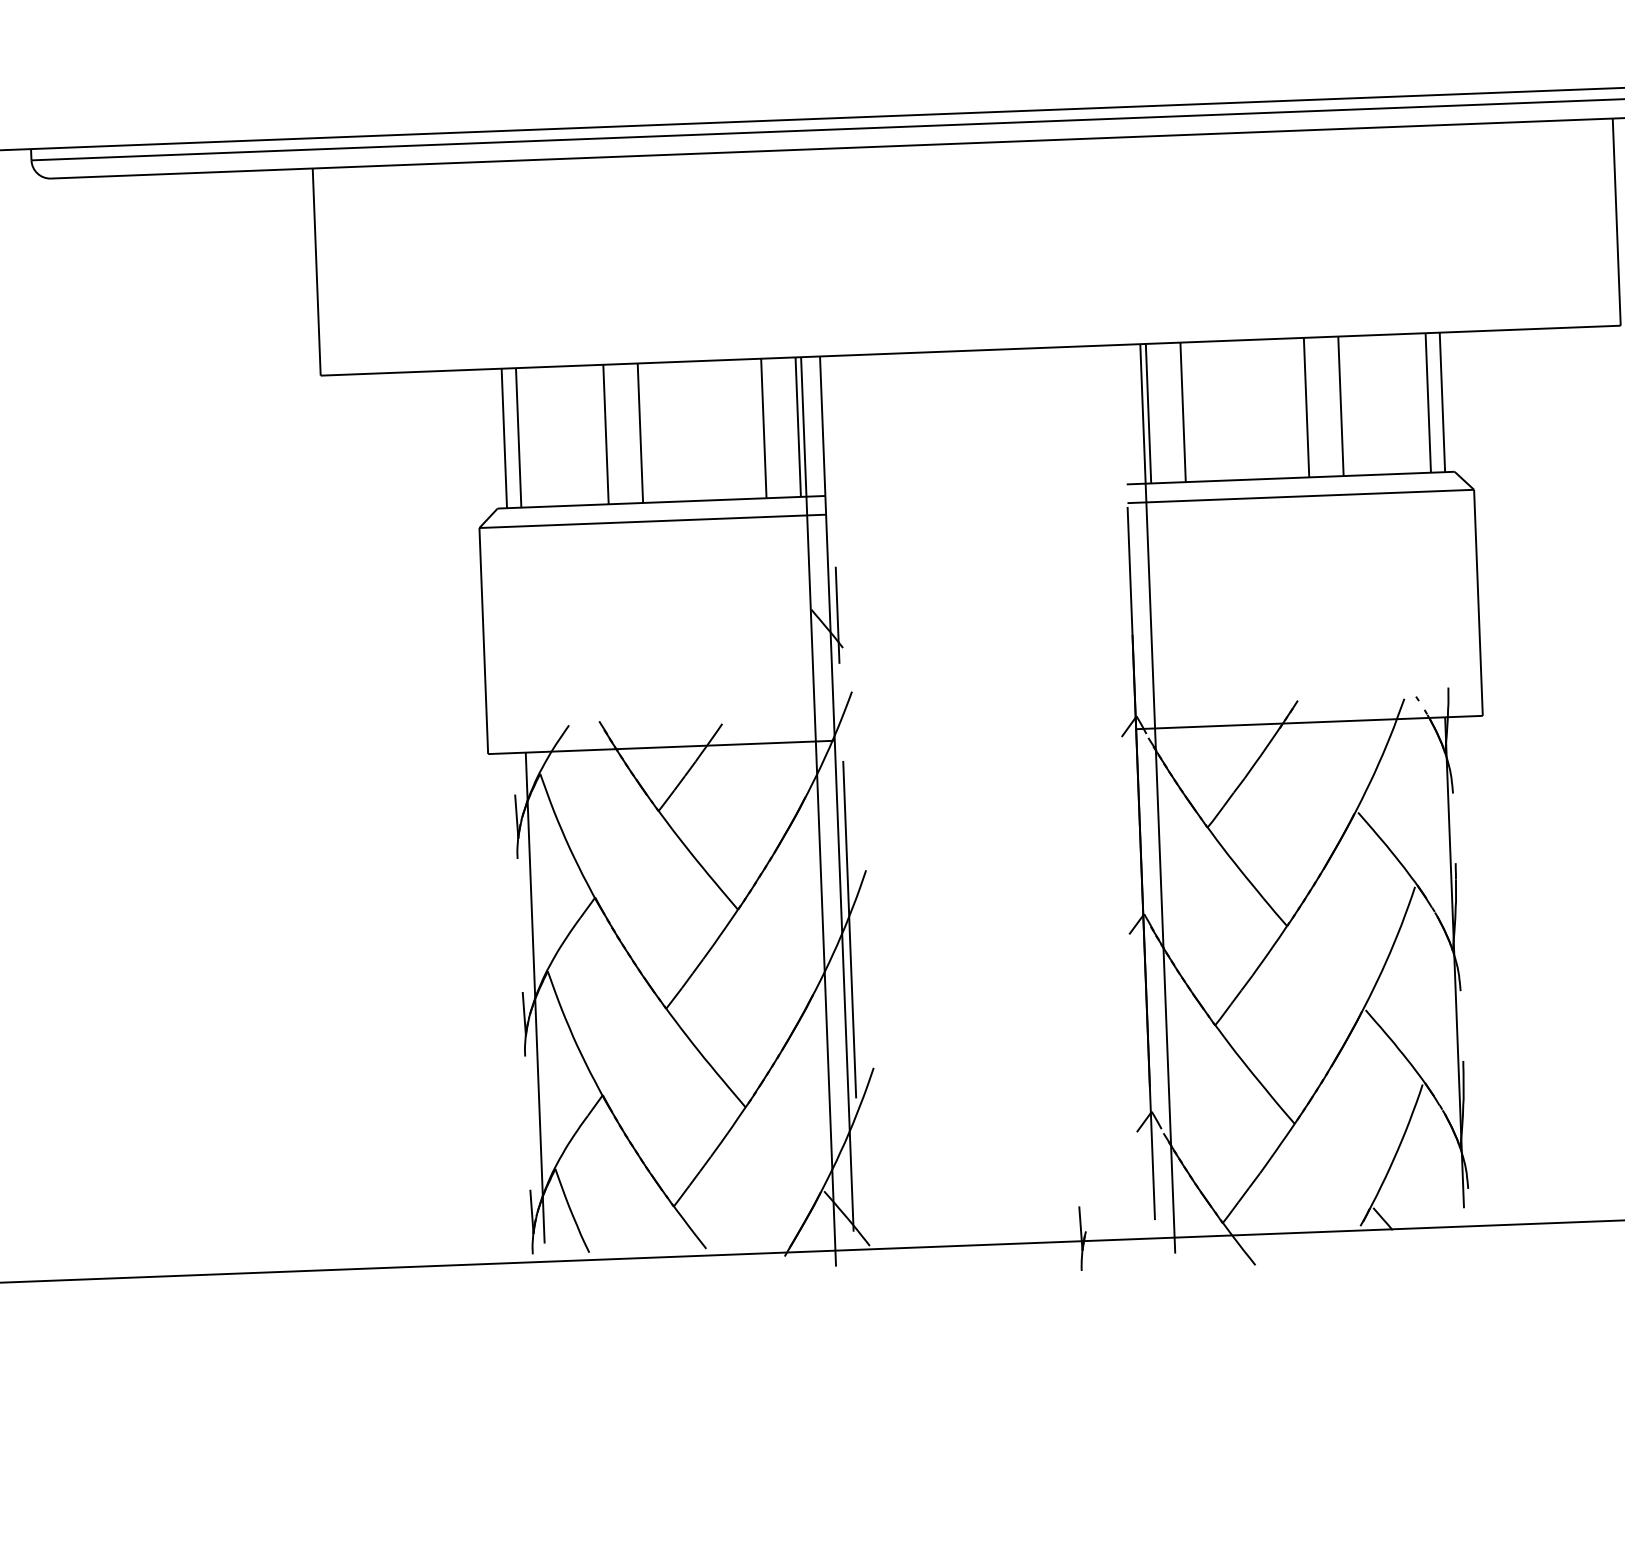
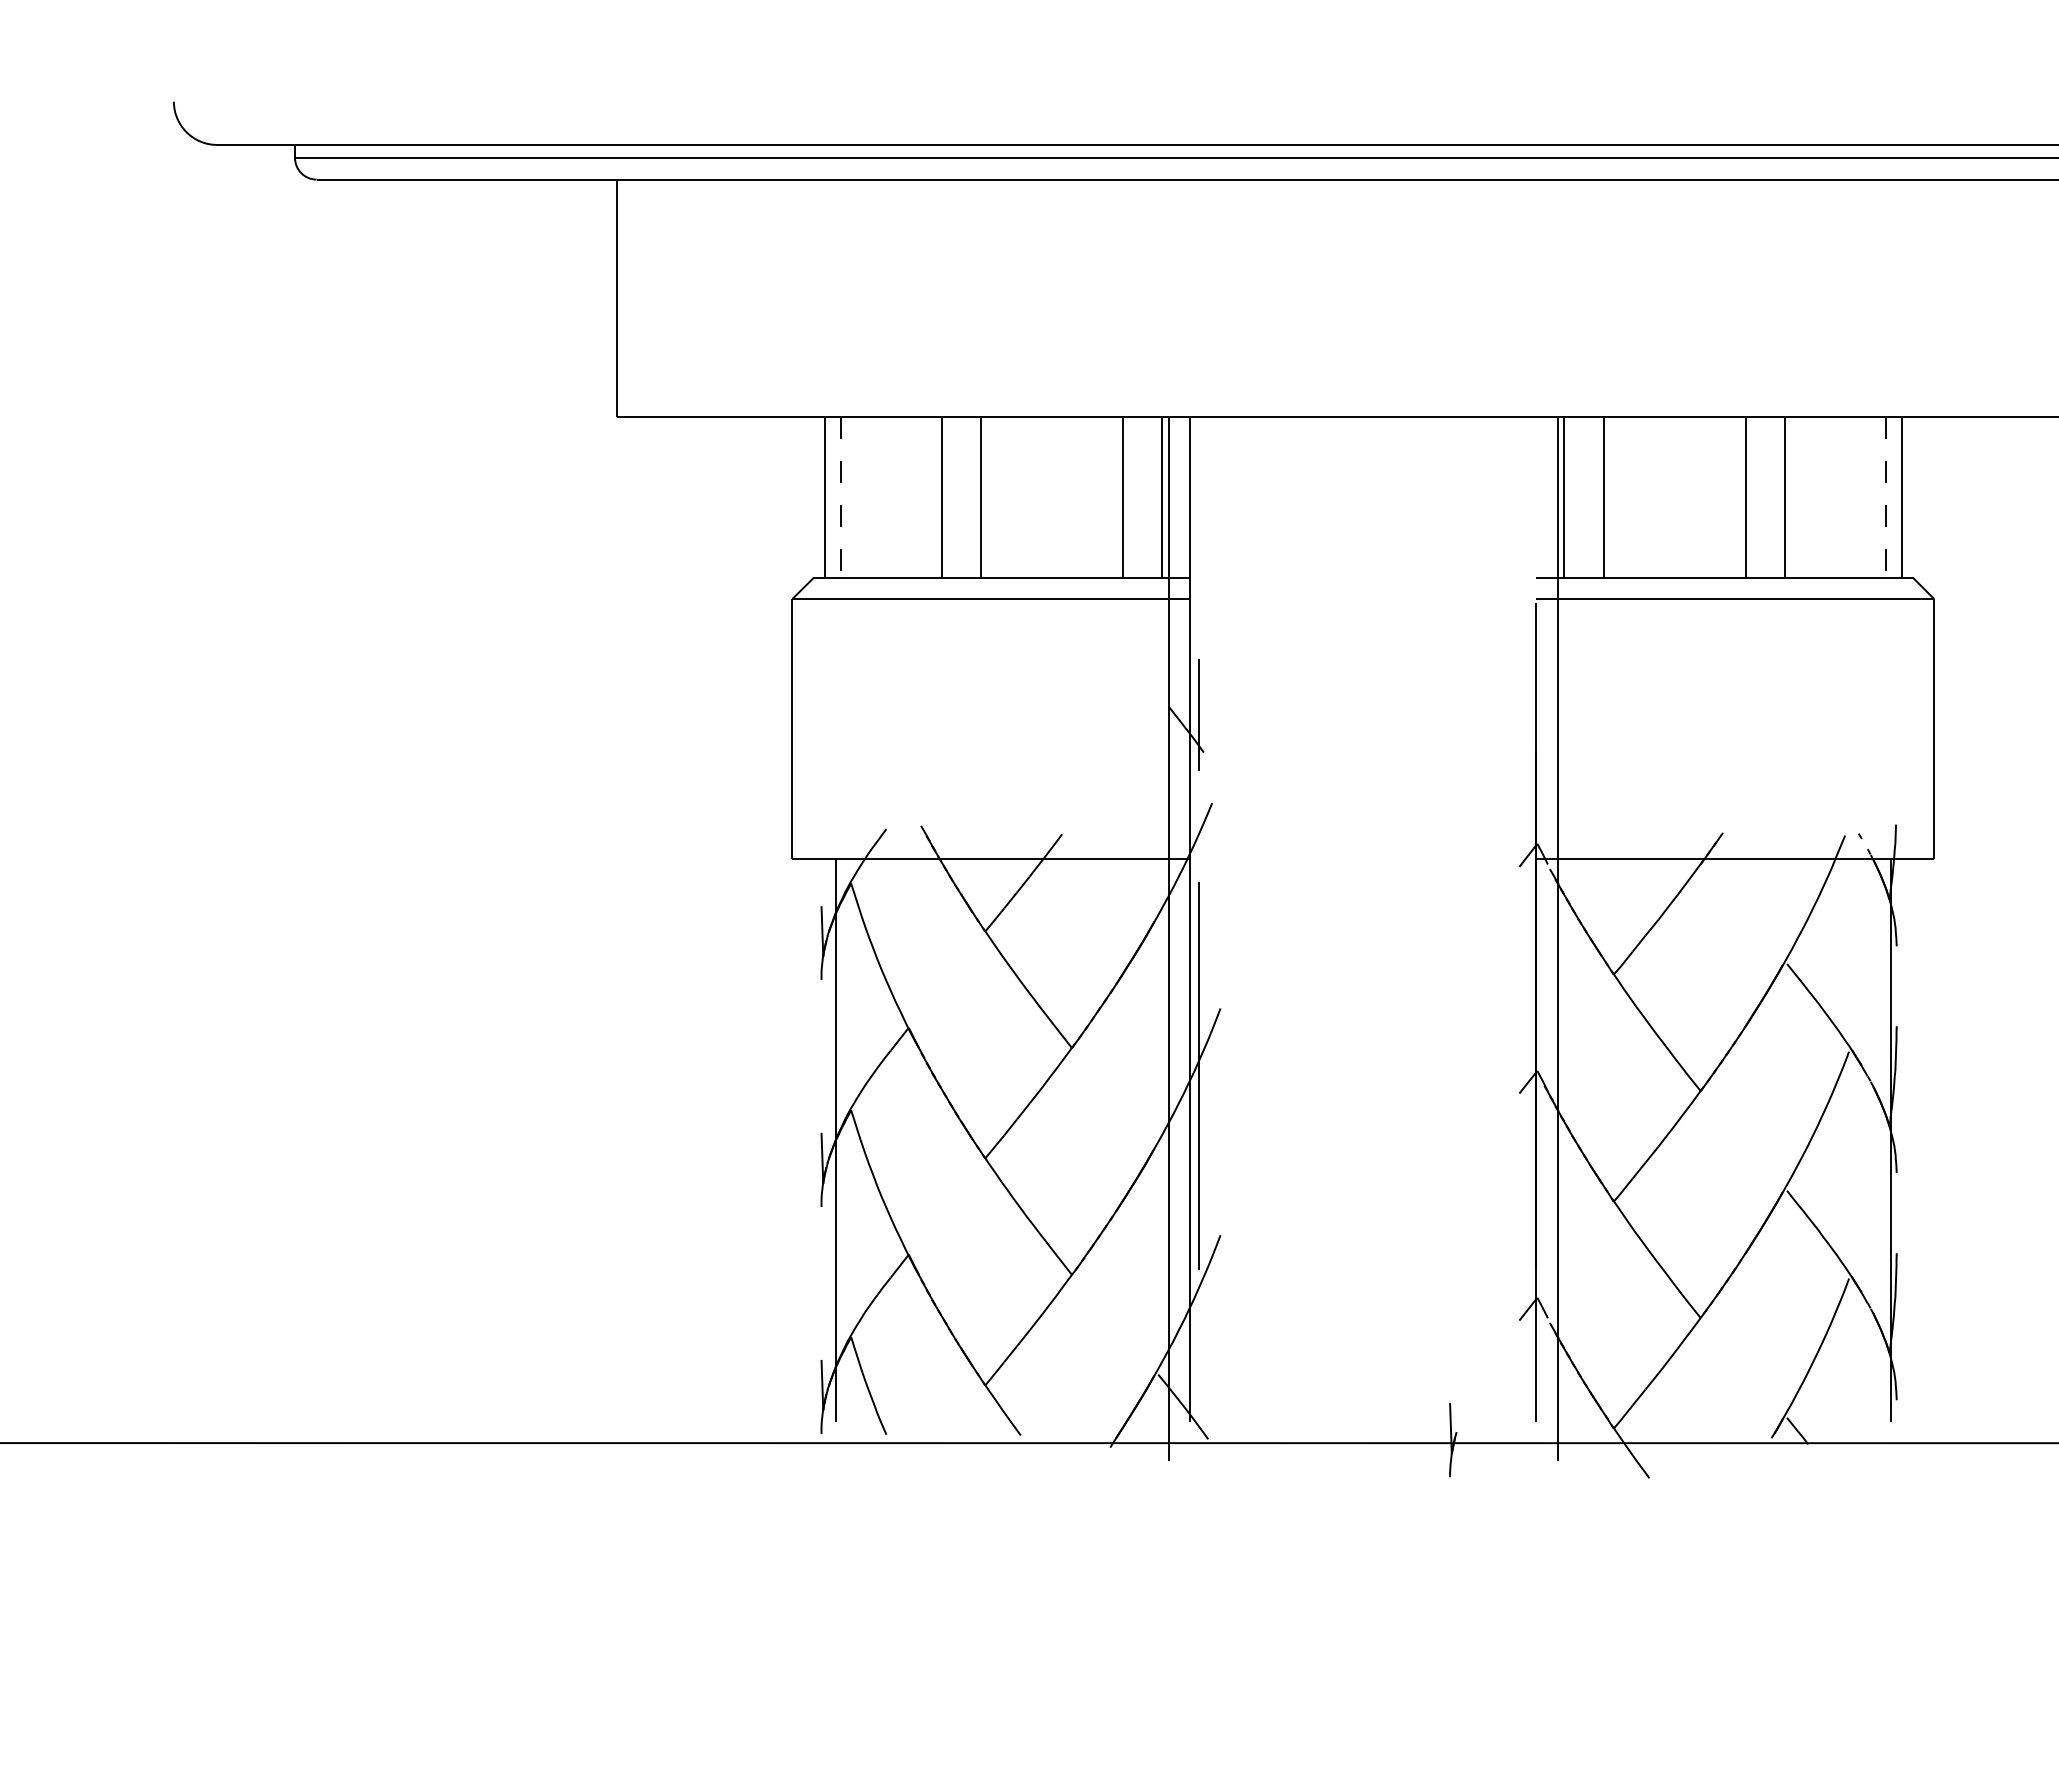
line: (1428, 403) -> (1885, 498), solid -> dashed
line: (518, 438) -> (841, 498), solid -> dashed

